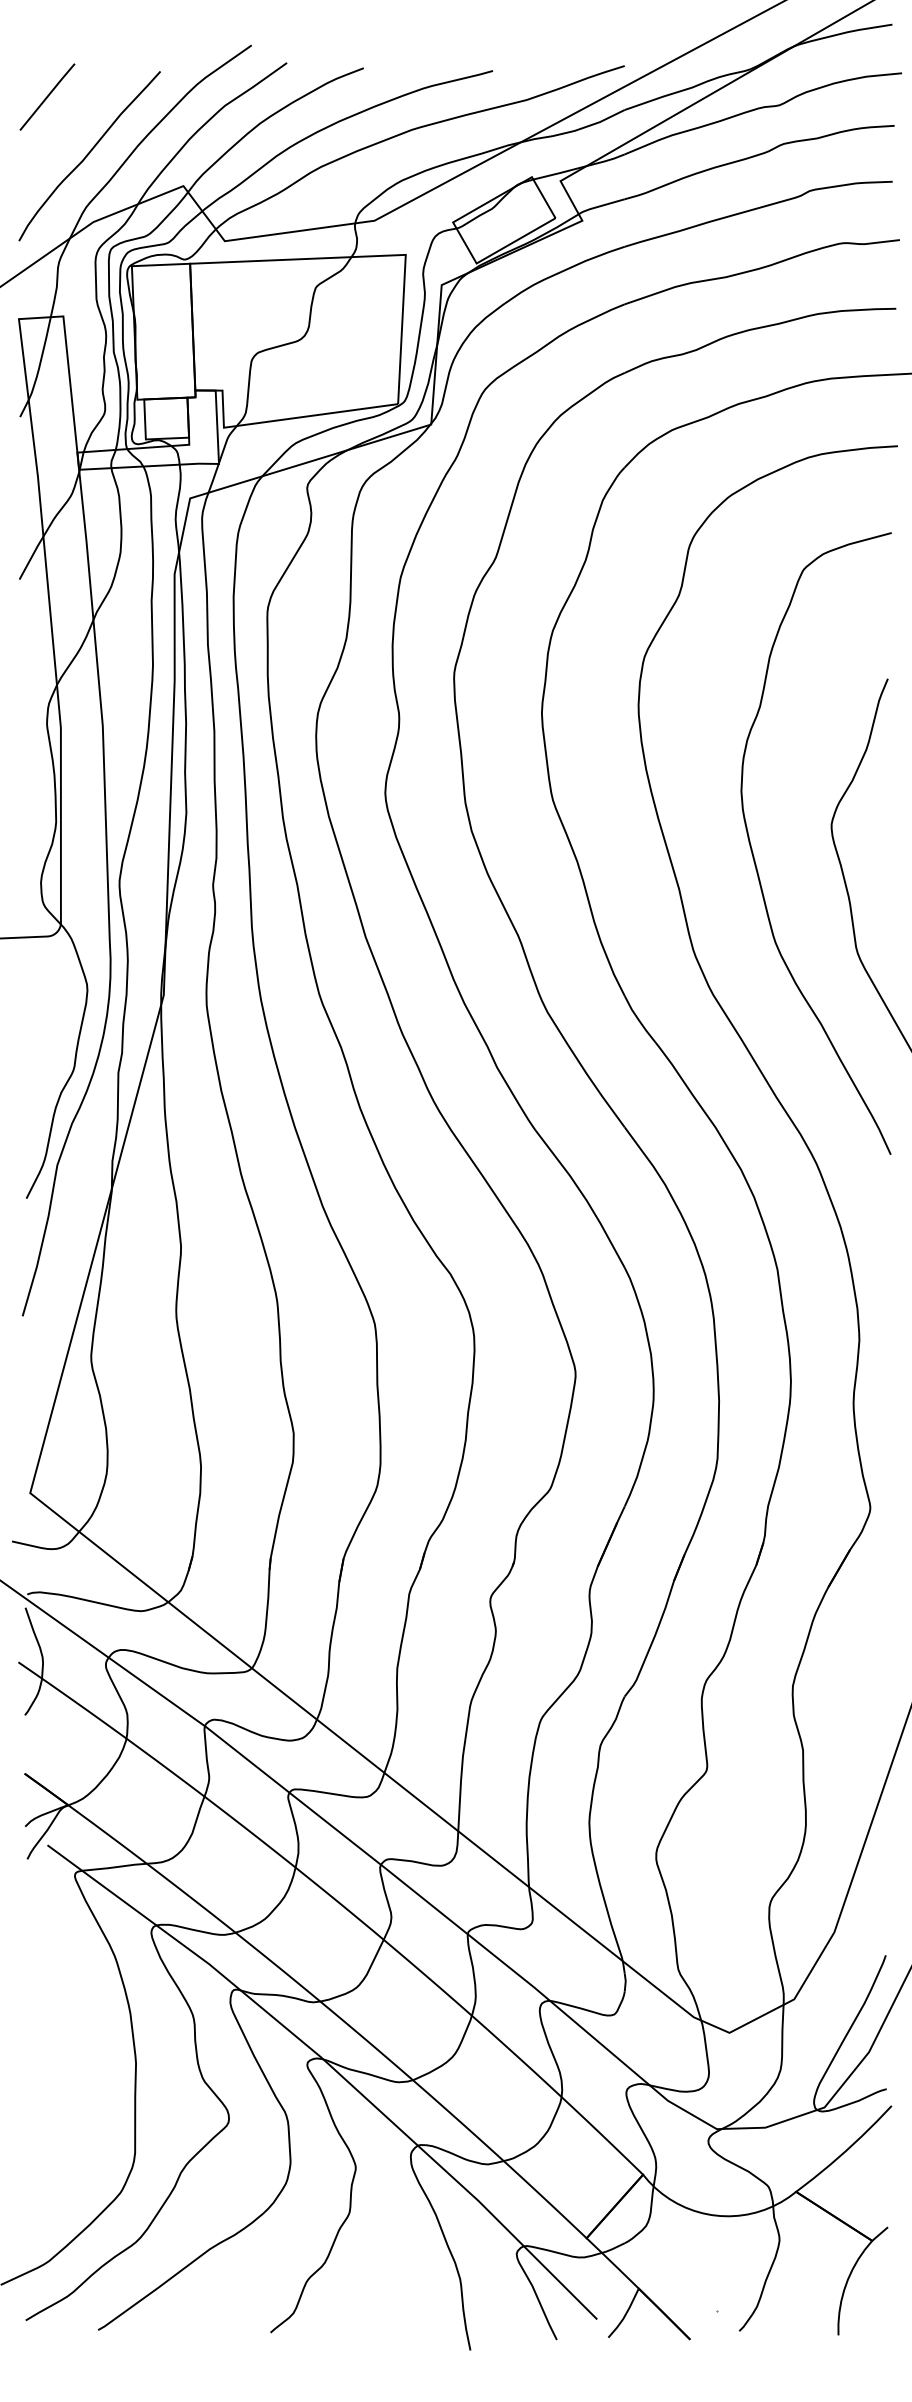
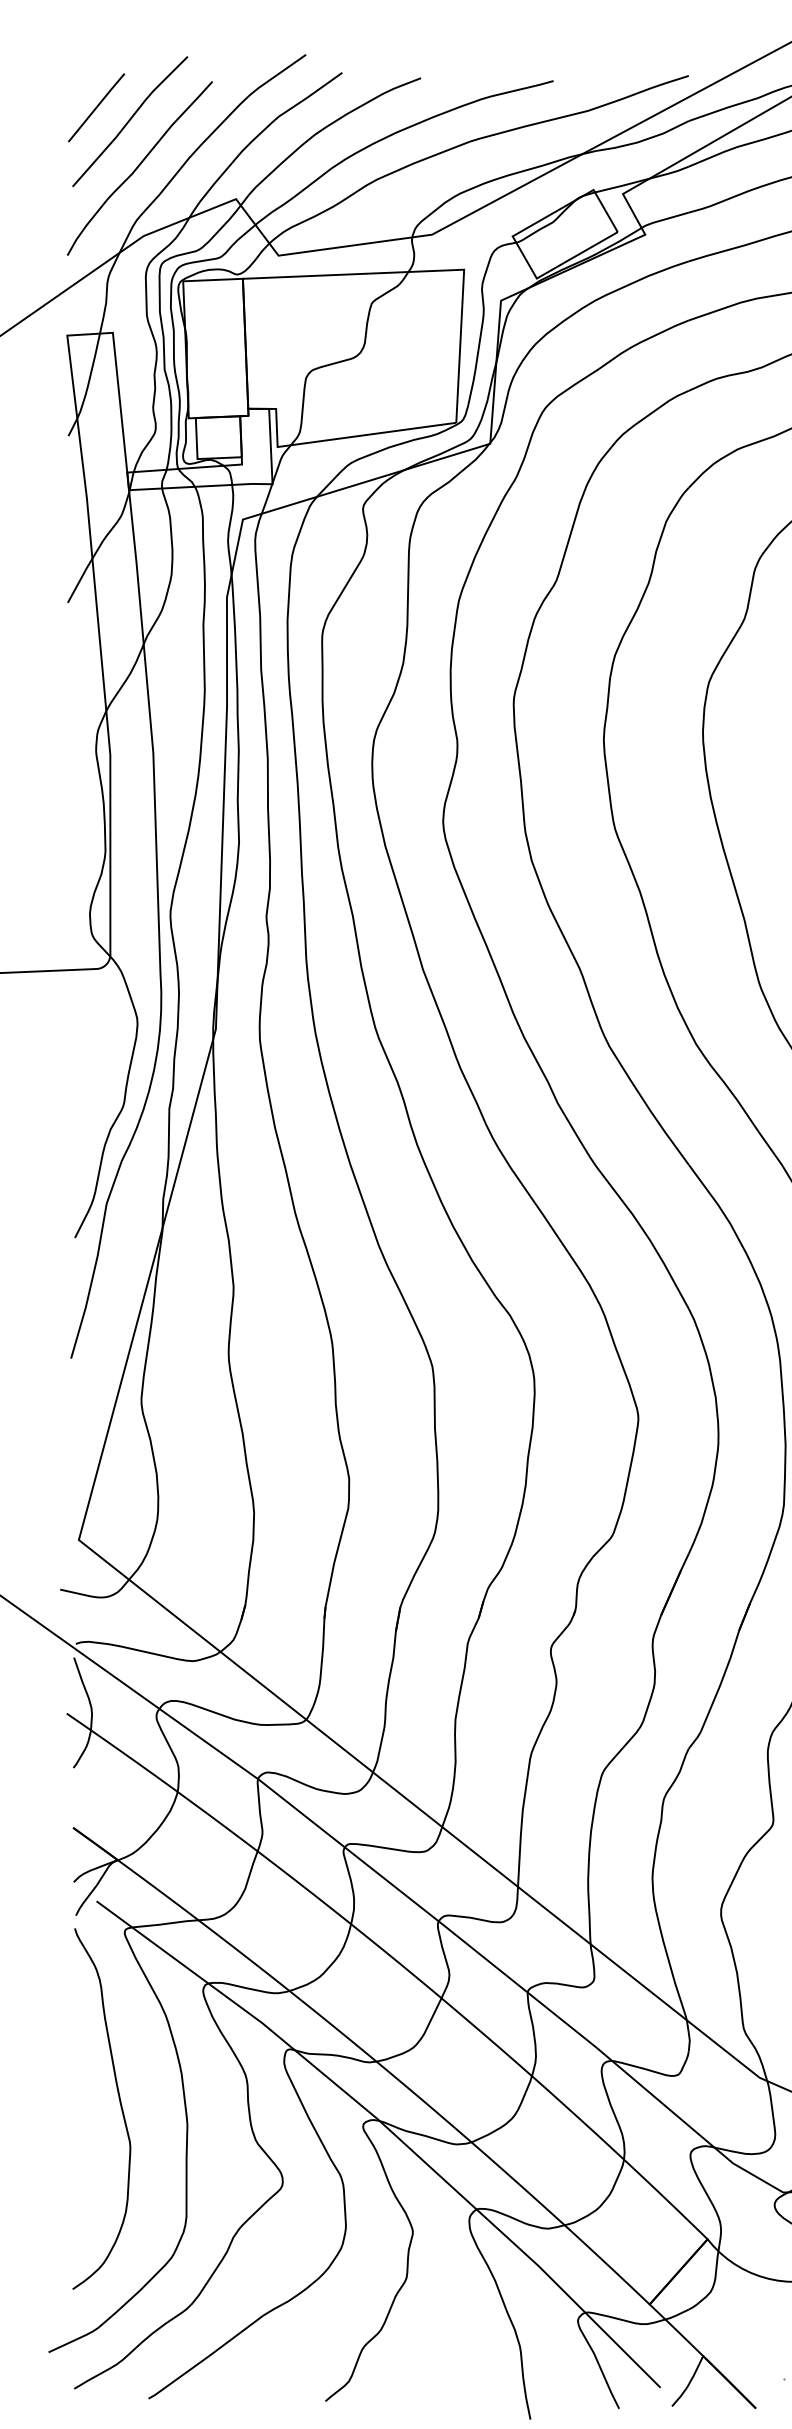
line: (79, 110) -> (129, 121), added
curve: (70, 2045) -> (120, 2106), added

